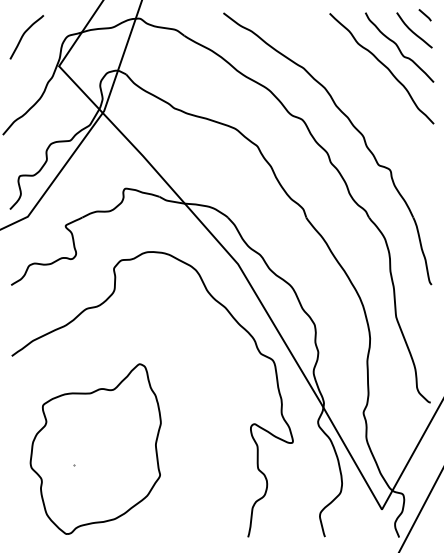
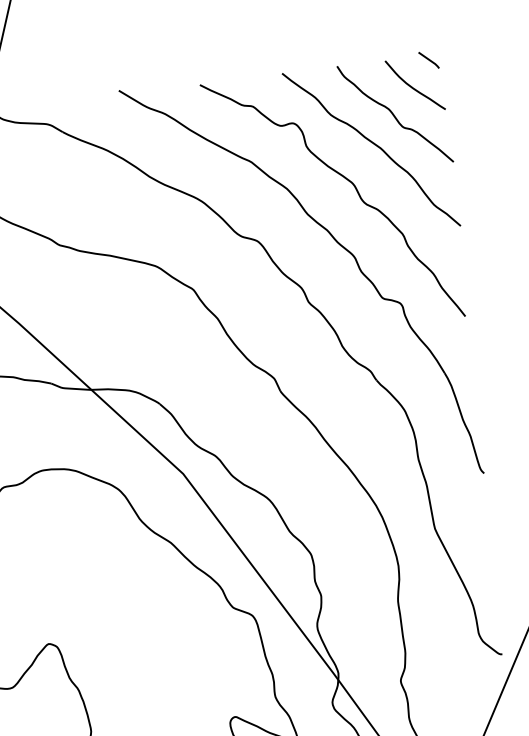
curve: (364, 87) -> (347, 181), added

